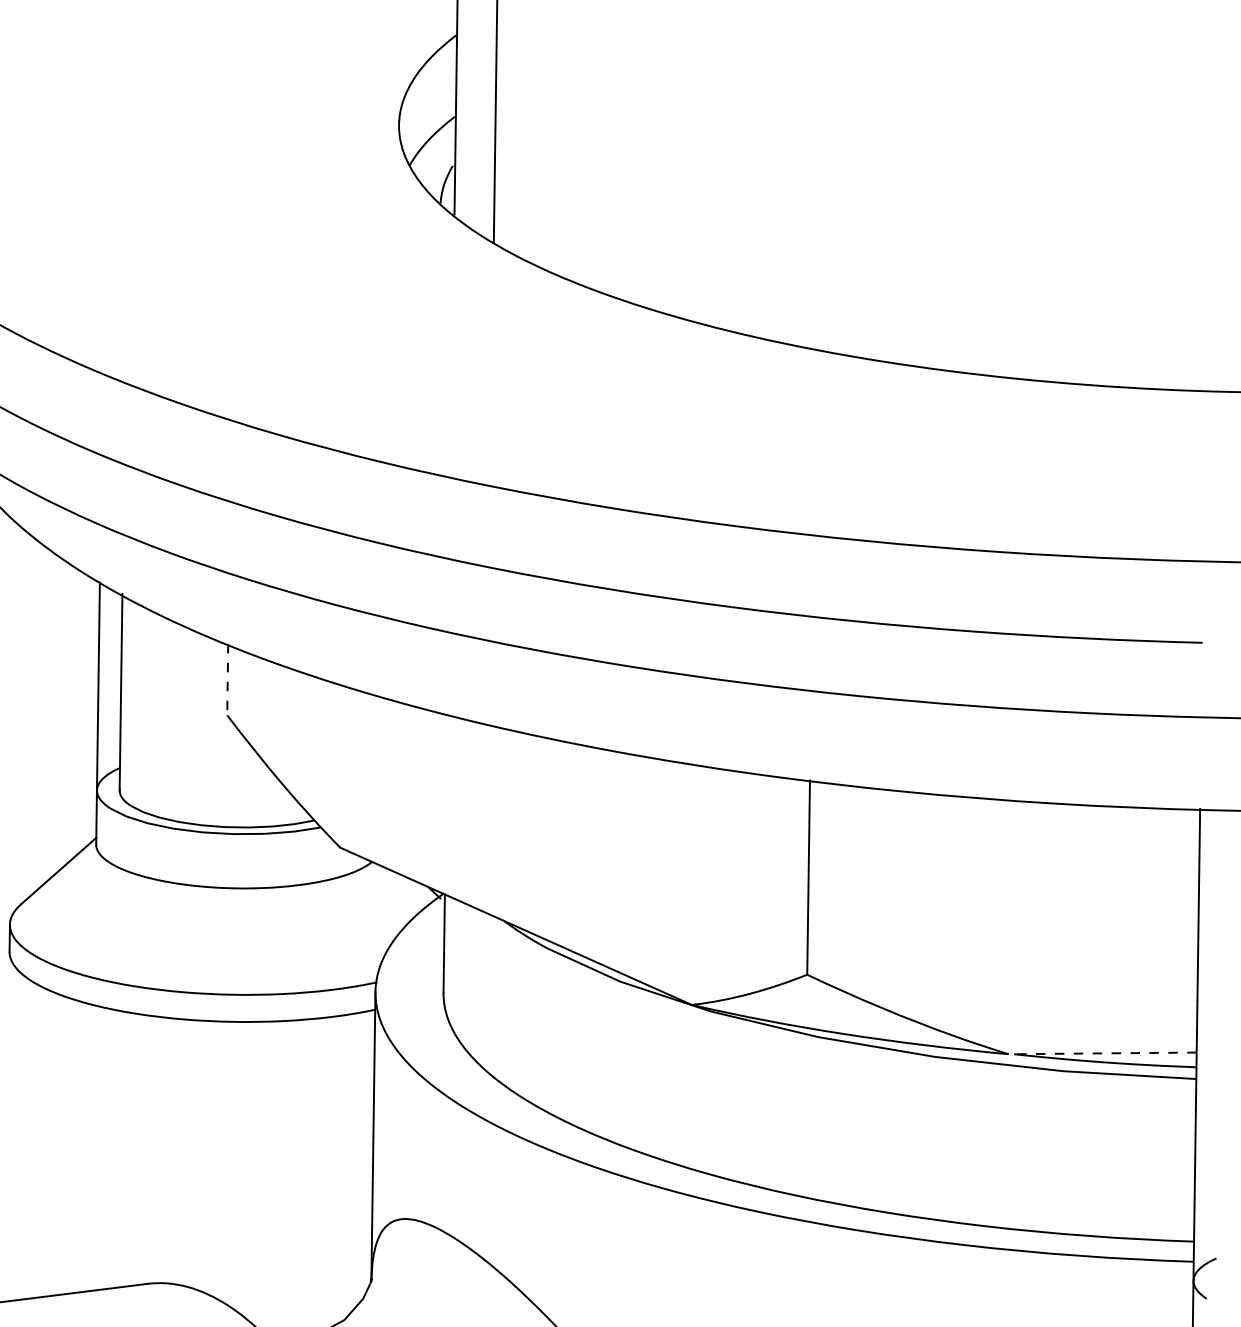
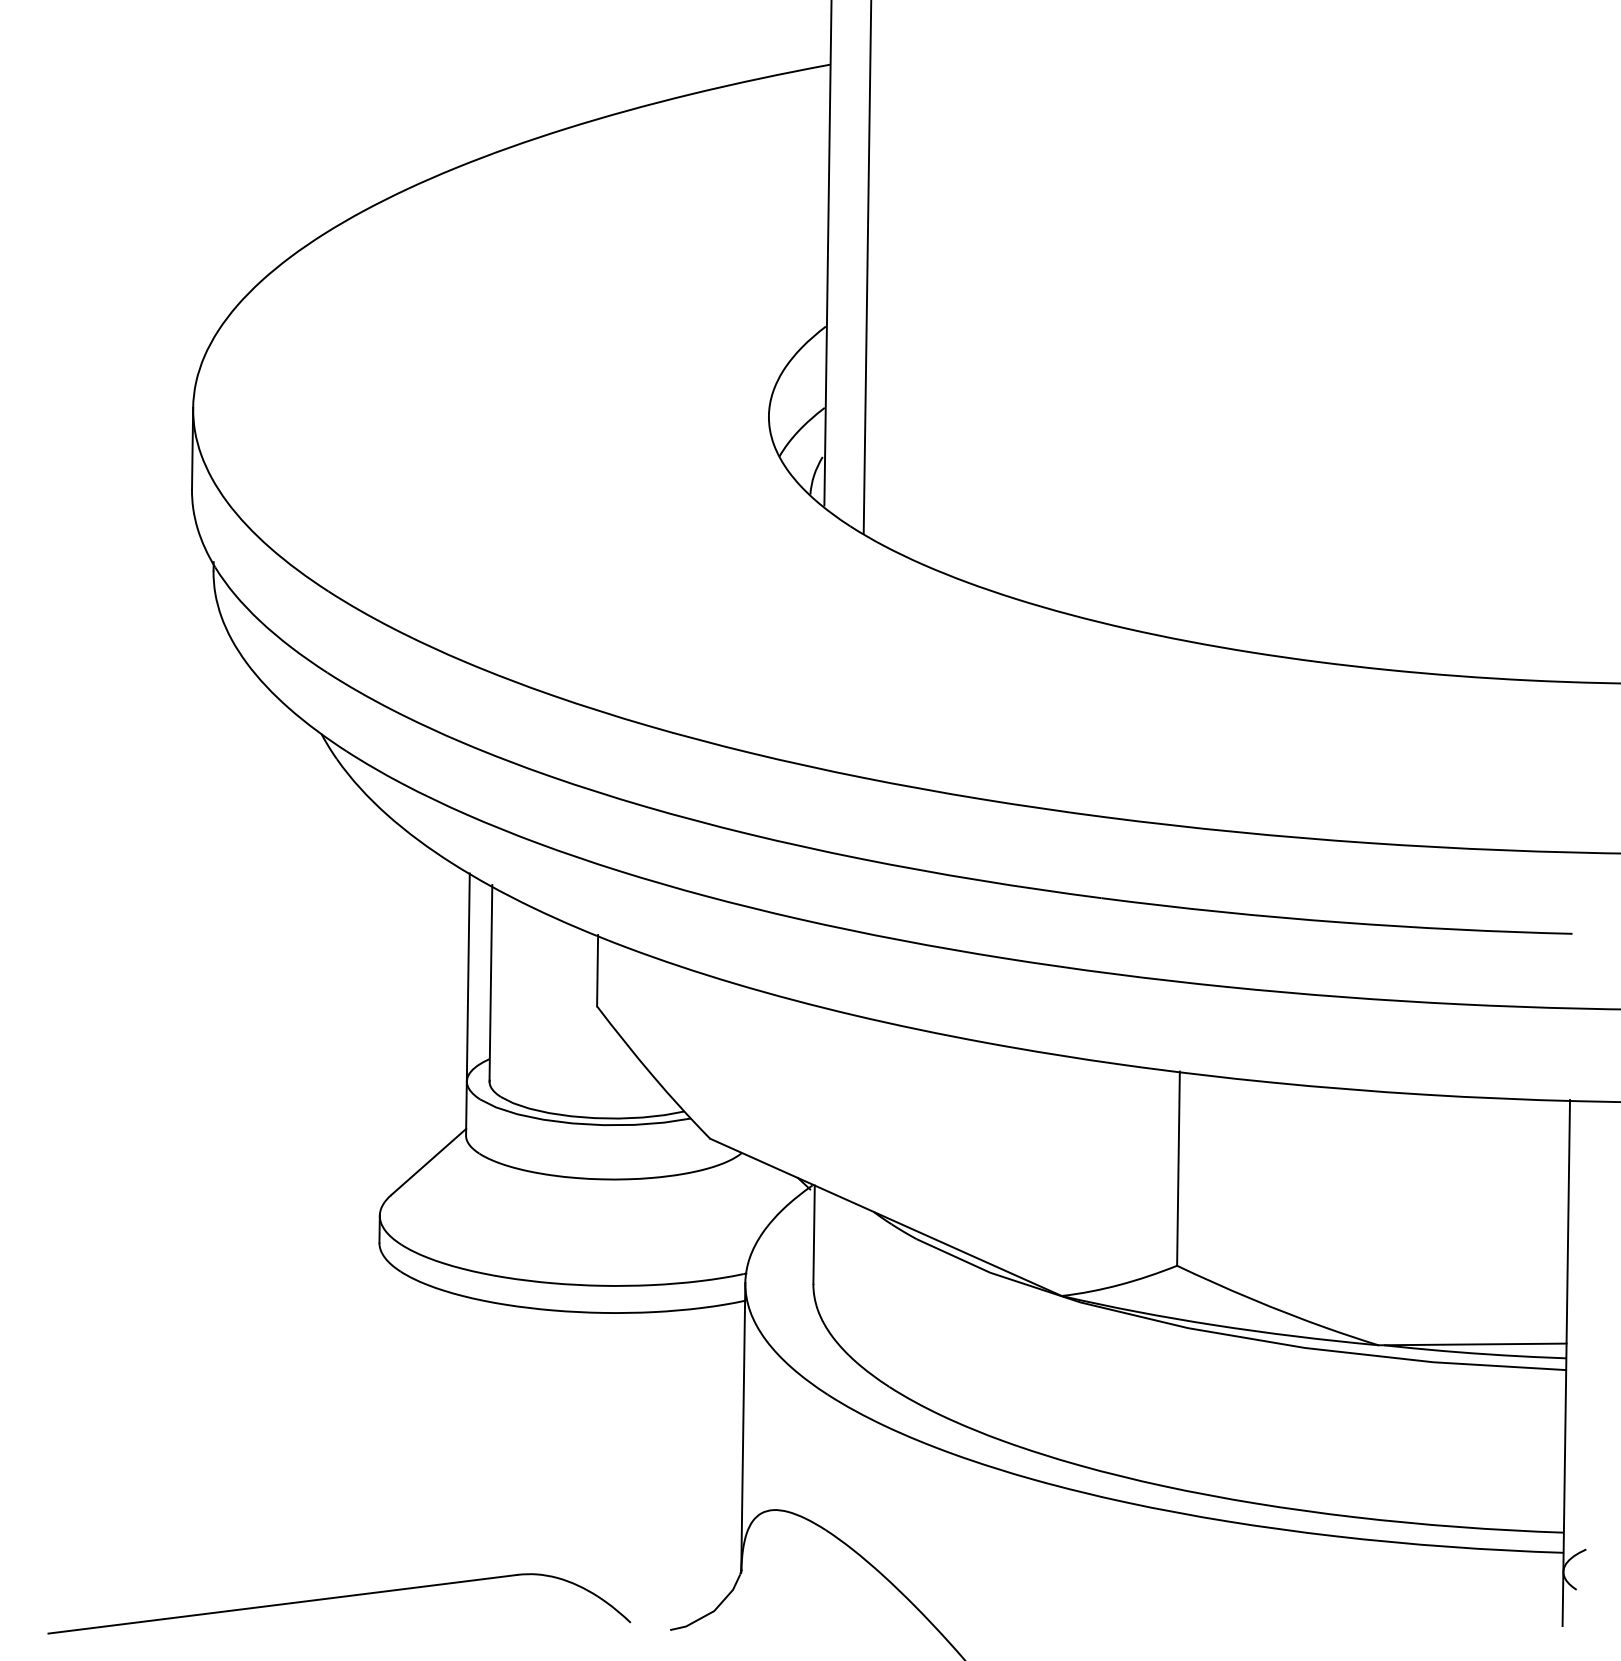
line: (227, 679) -> (597, 970), dashed -> solid
line: (1102, 1053) -> (1472, 1344), dashed -> solid

